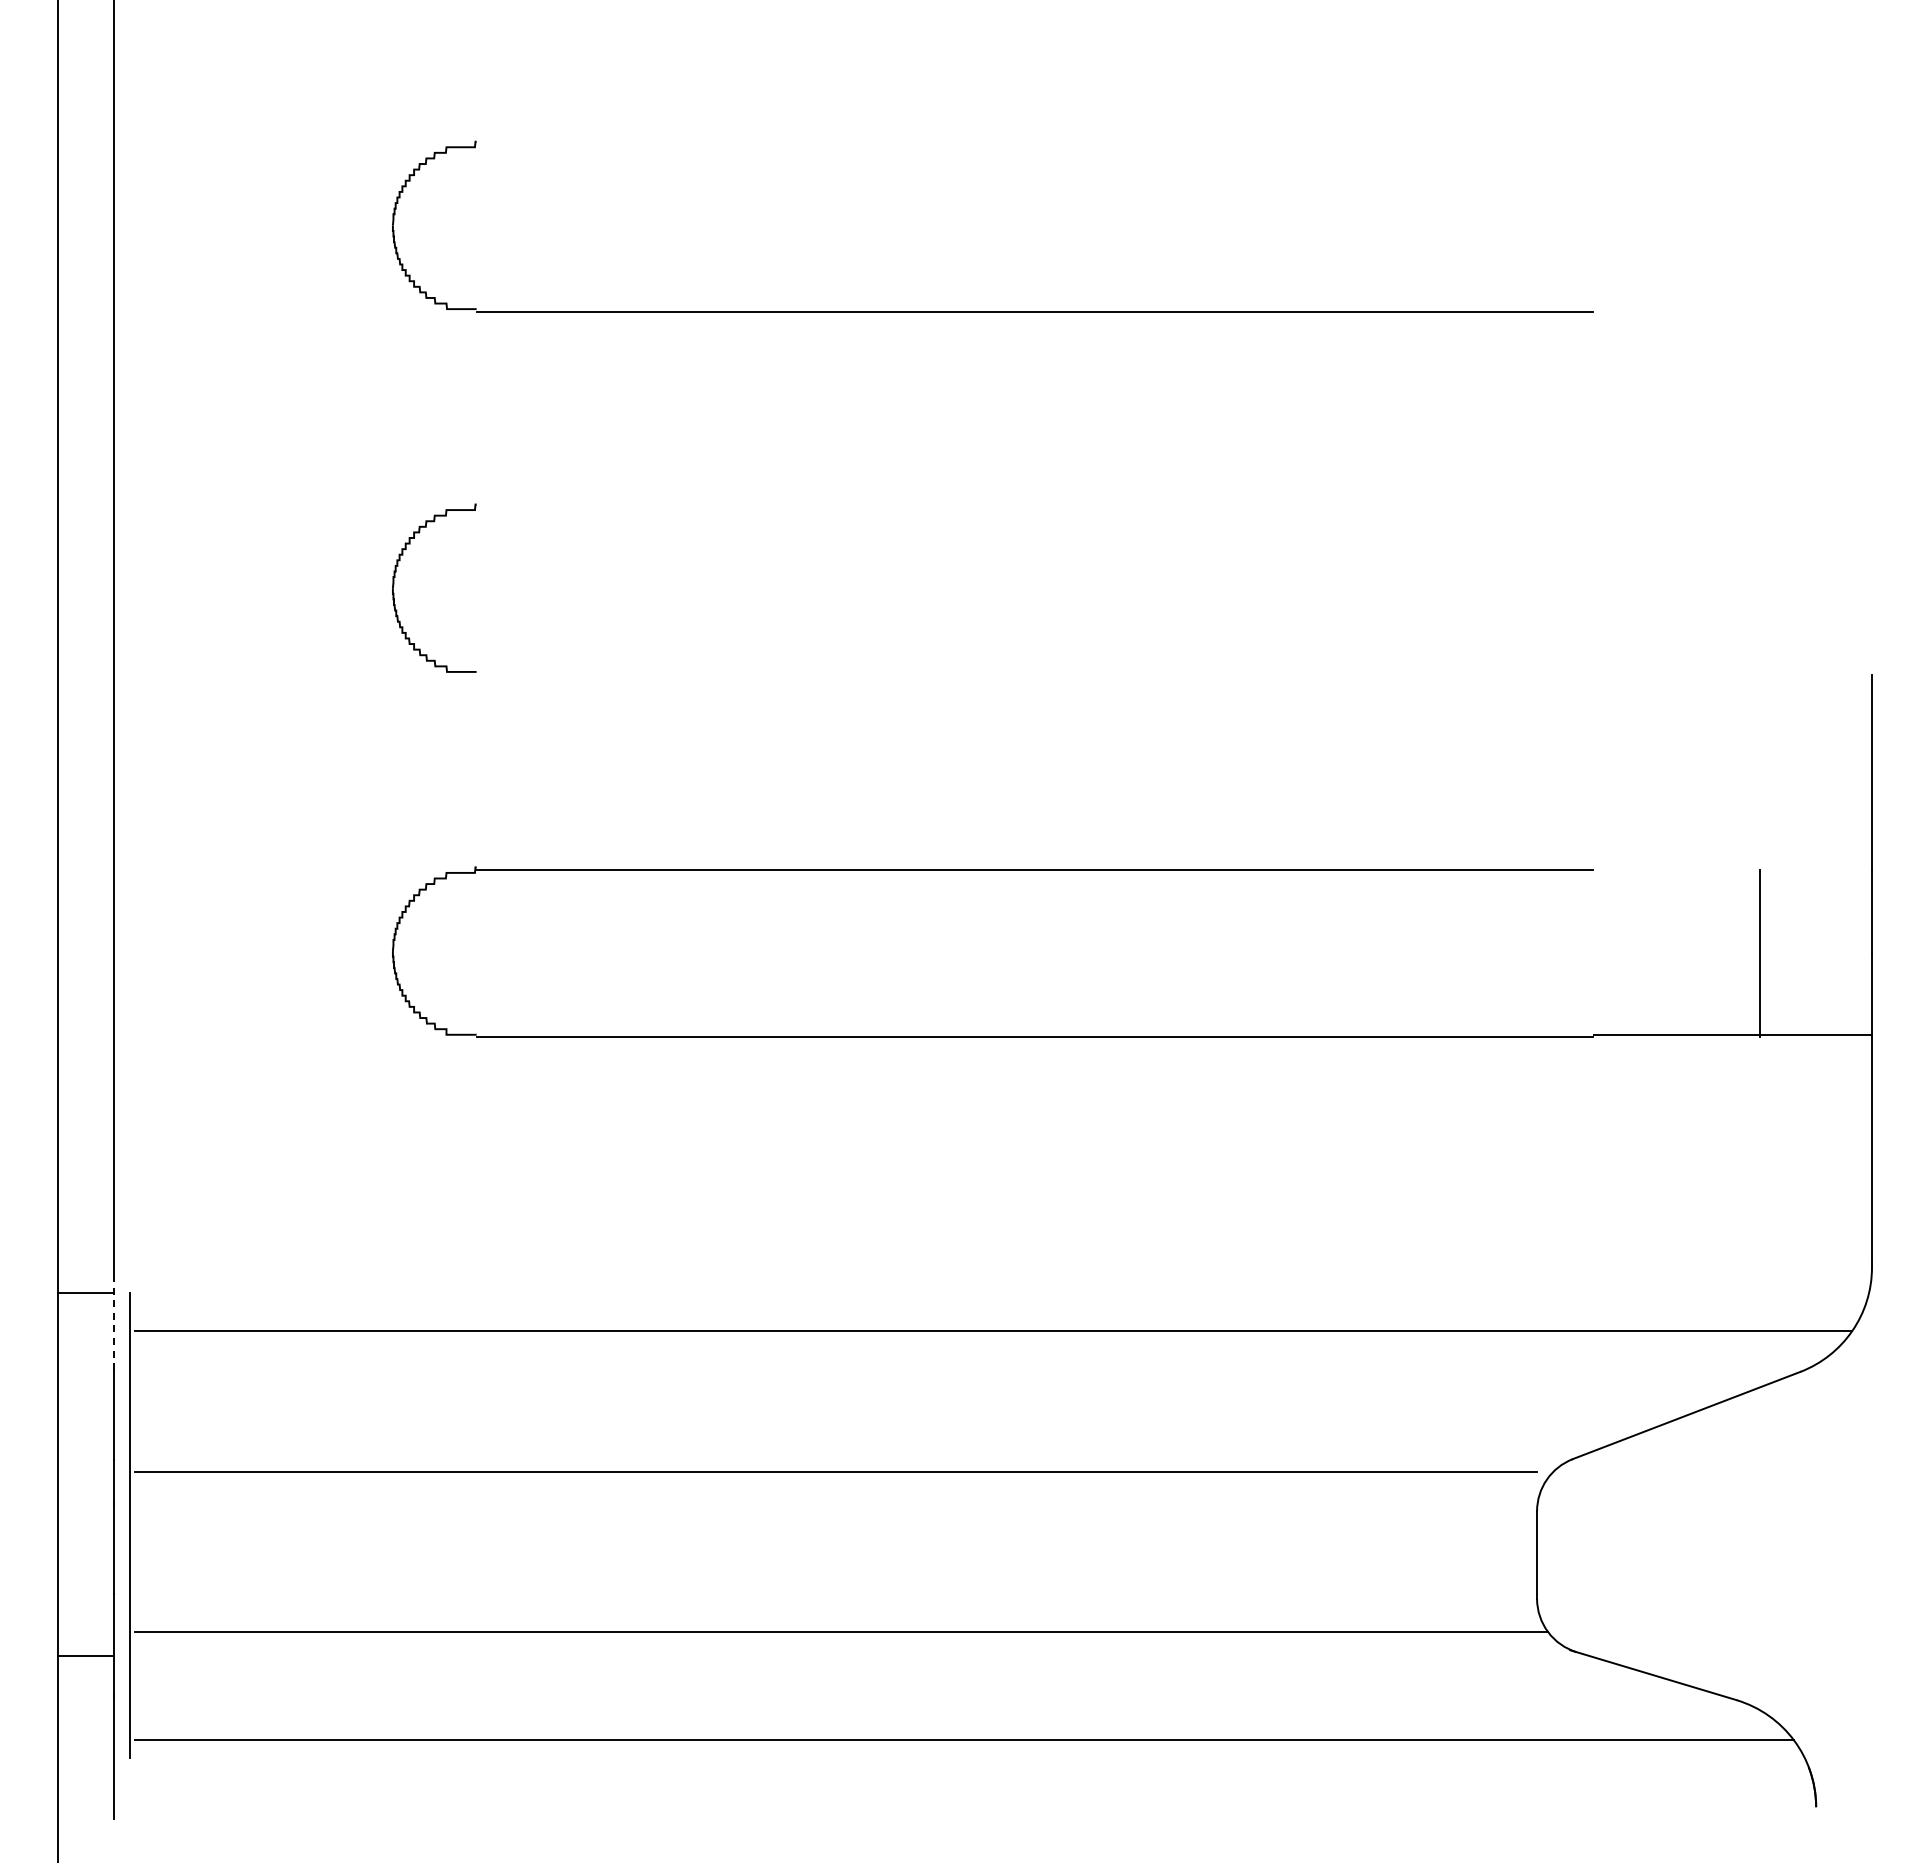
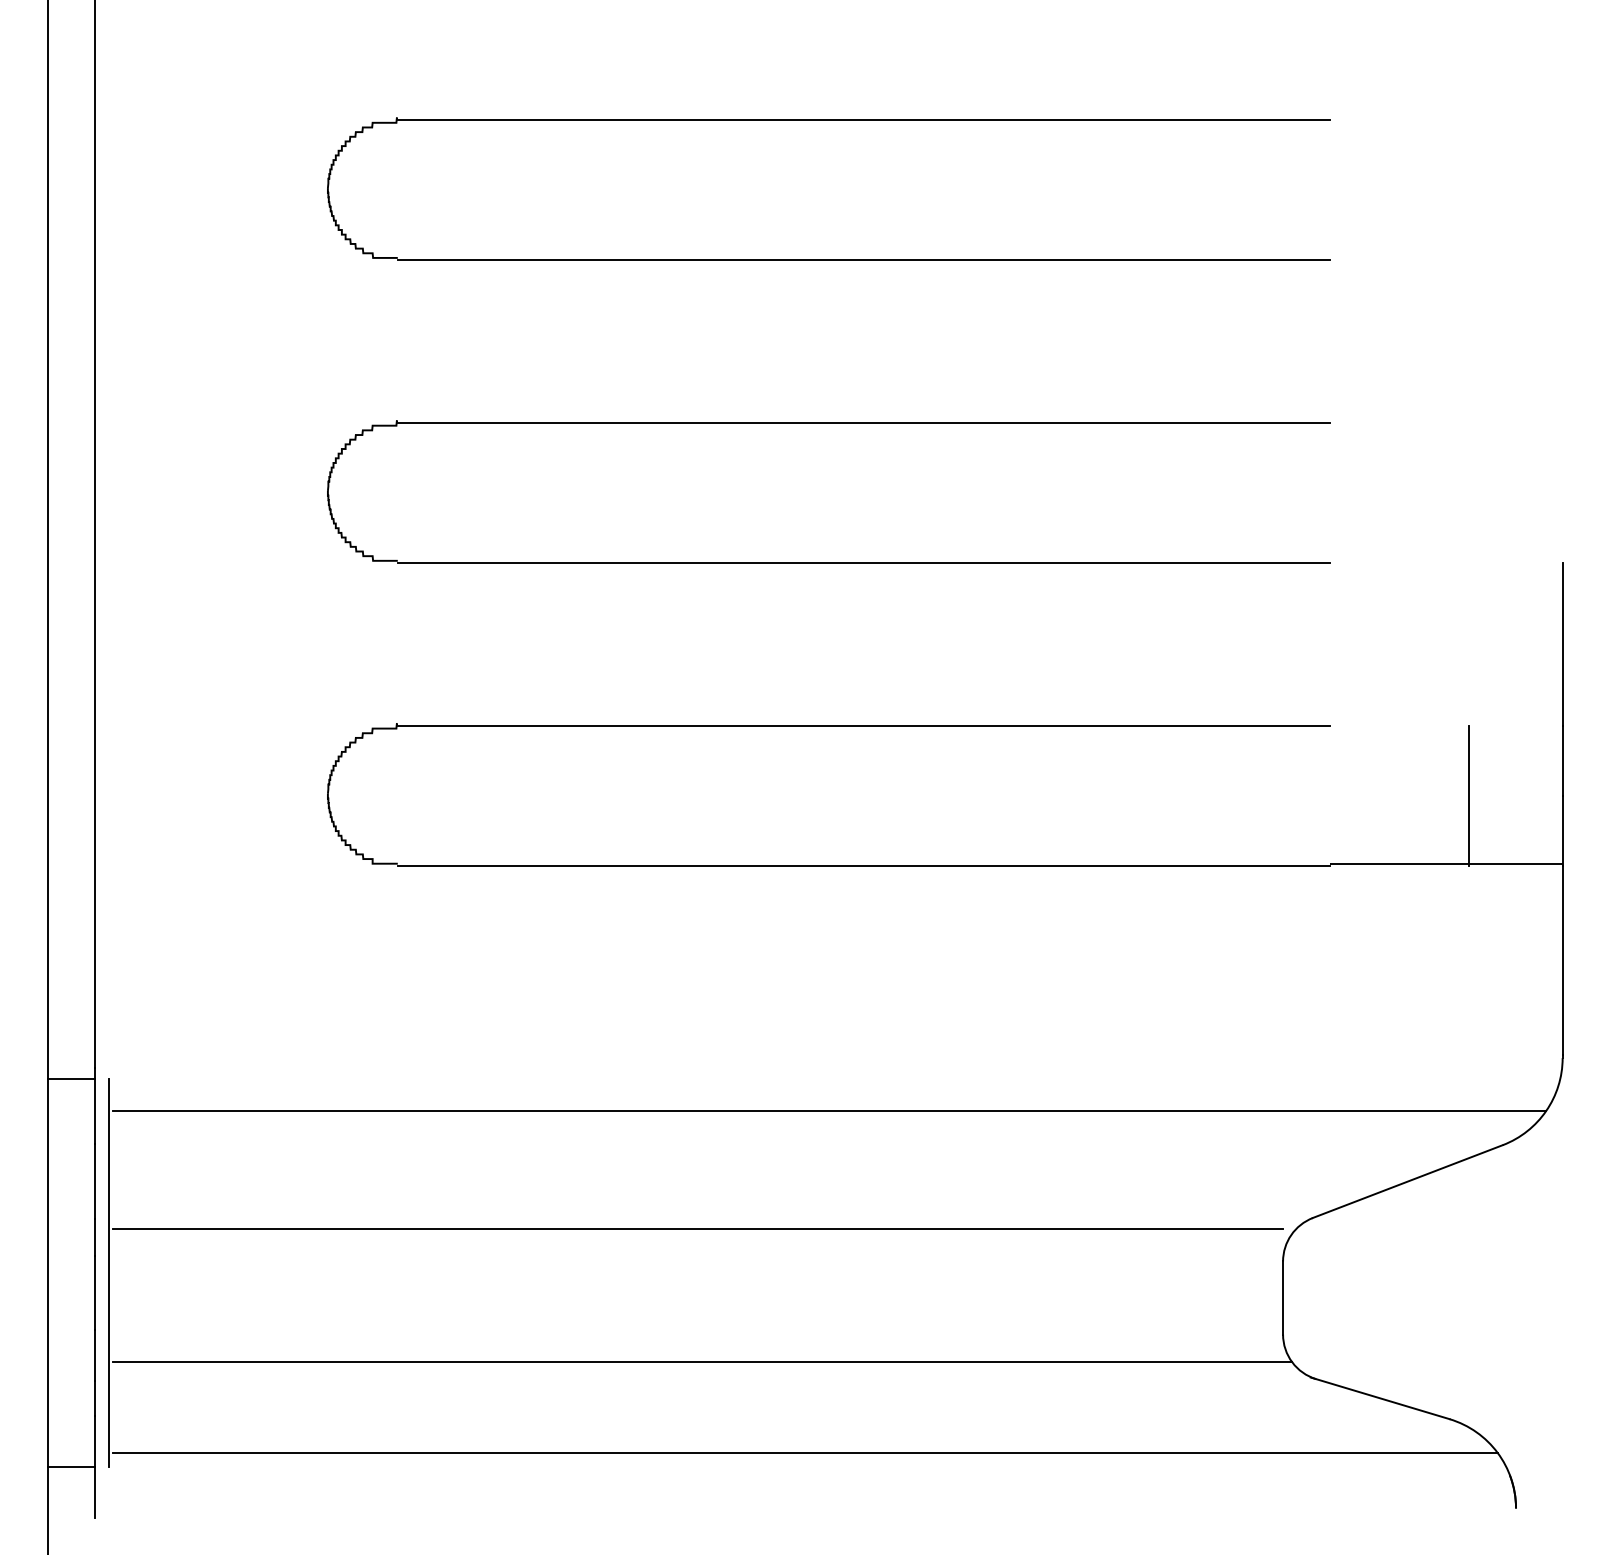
line: (1034, 144) -> (863, 120), added
line: (1034, 507) -> (863, 423), added
line: (1034, 674) -> (863, 562), added
line: (113, 1324) -> (94, 1105), dashed -> solid
line: (85, 1655) -> (71, 1467), moved

